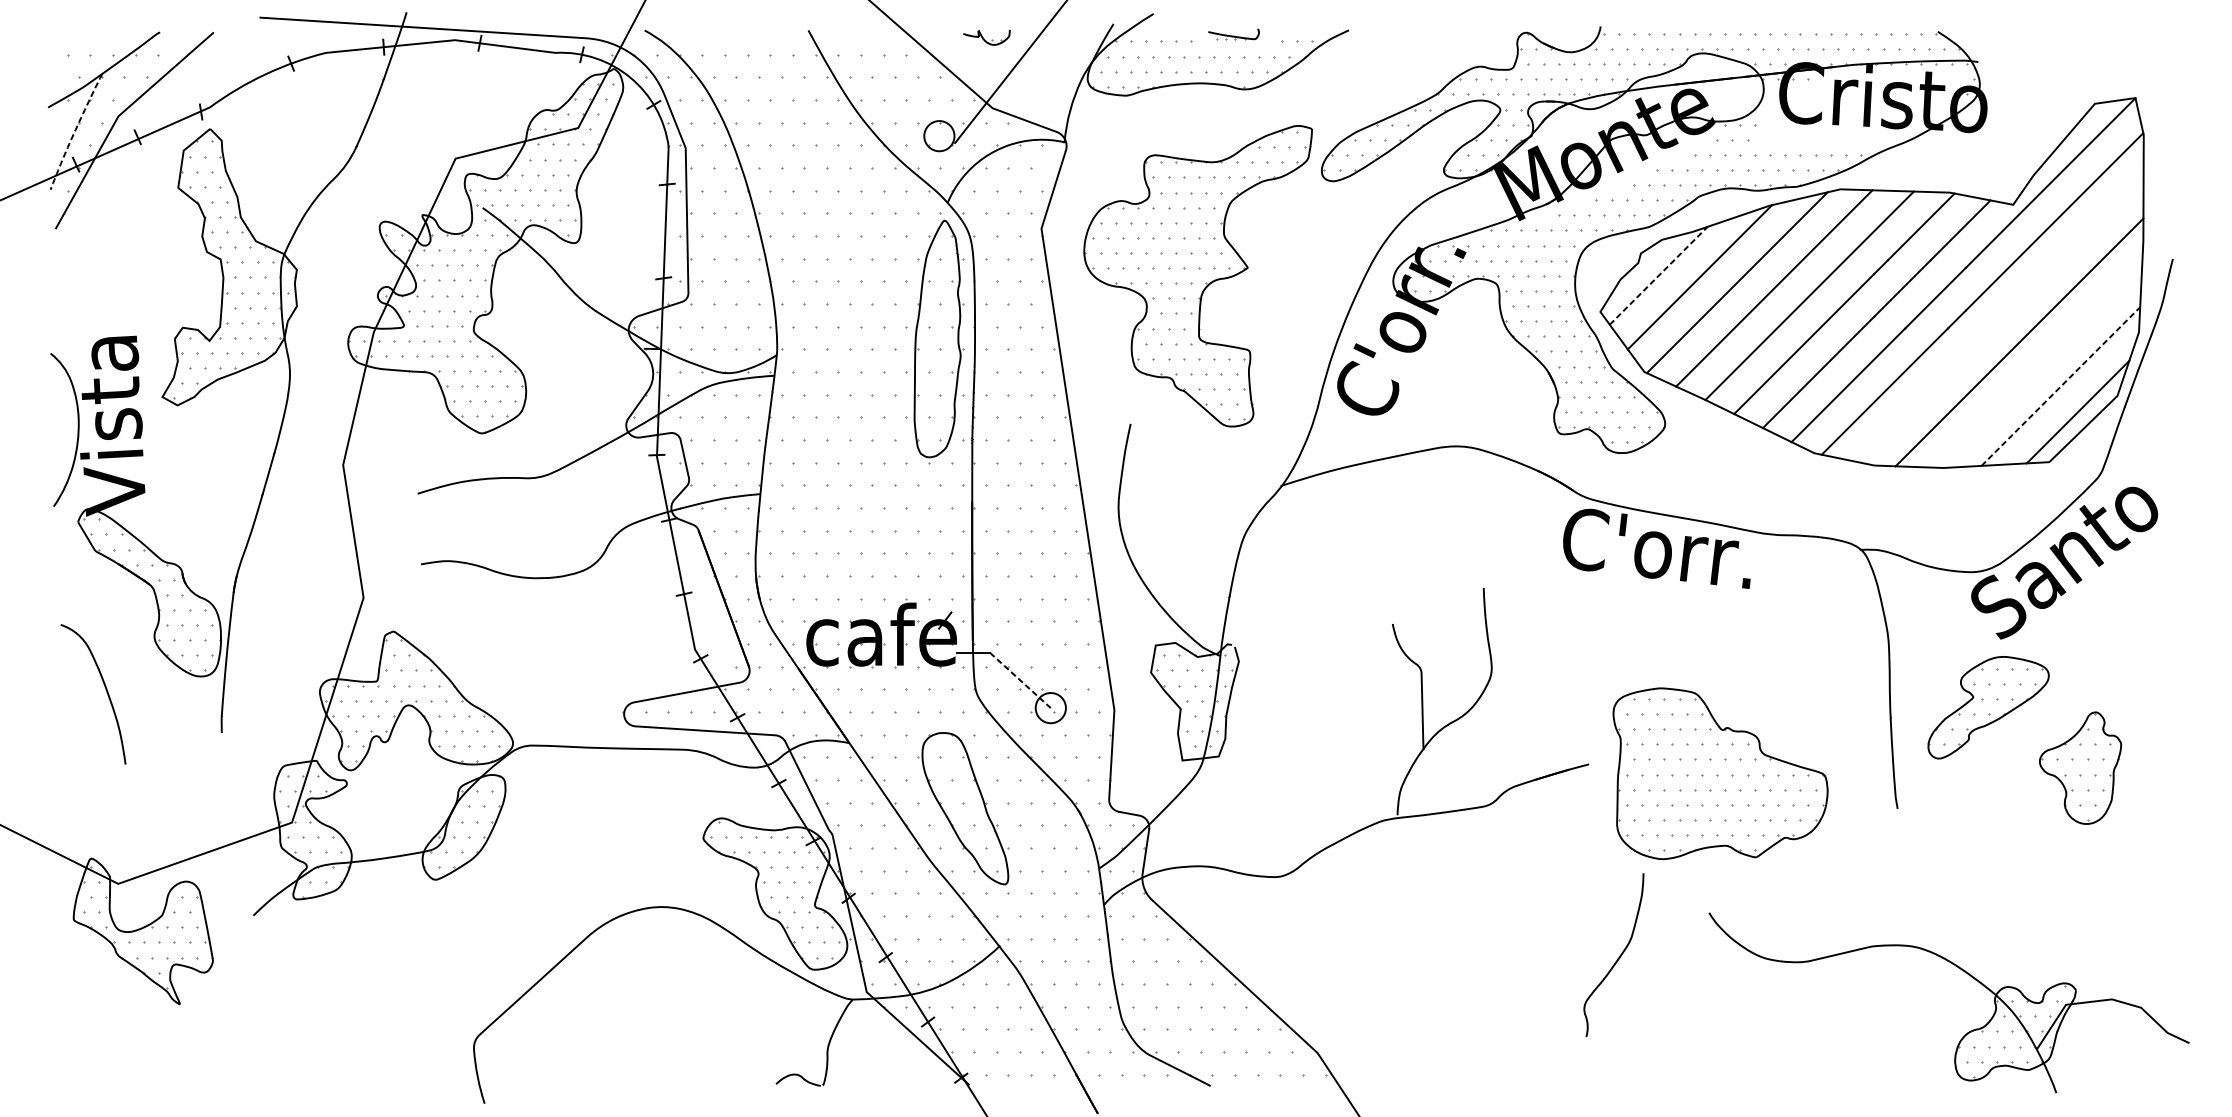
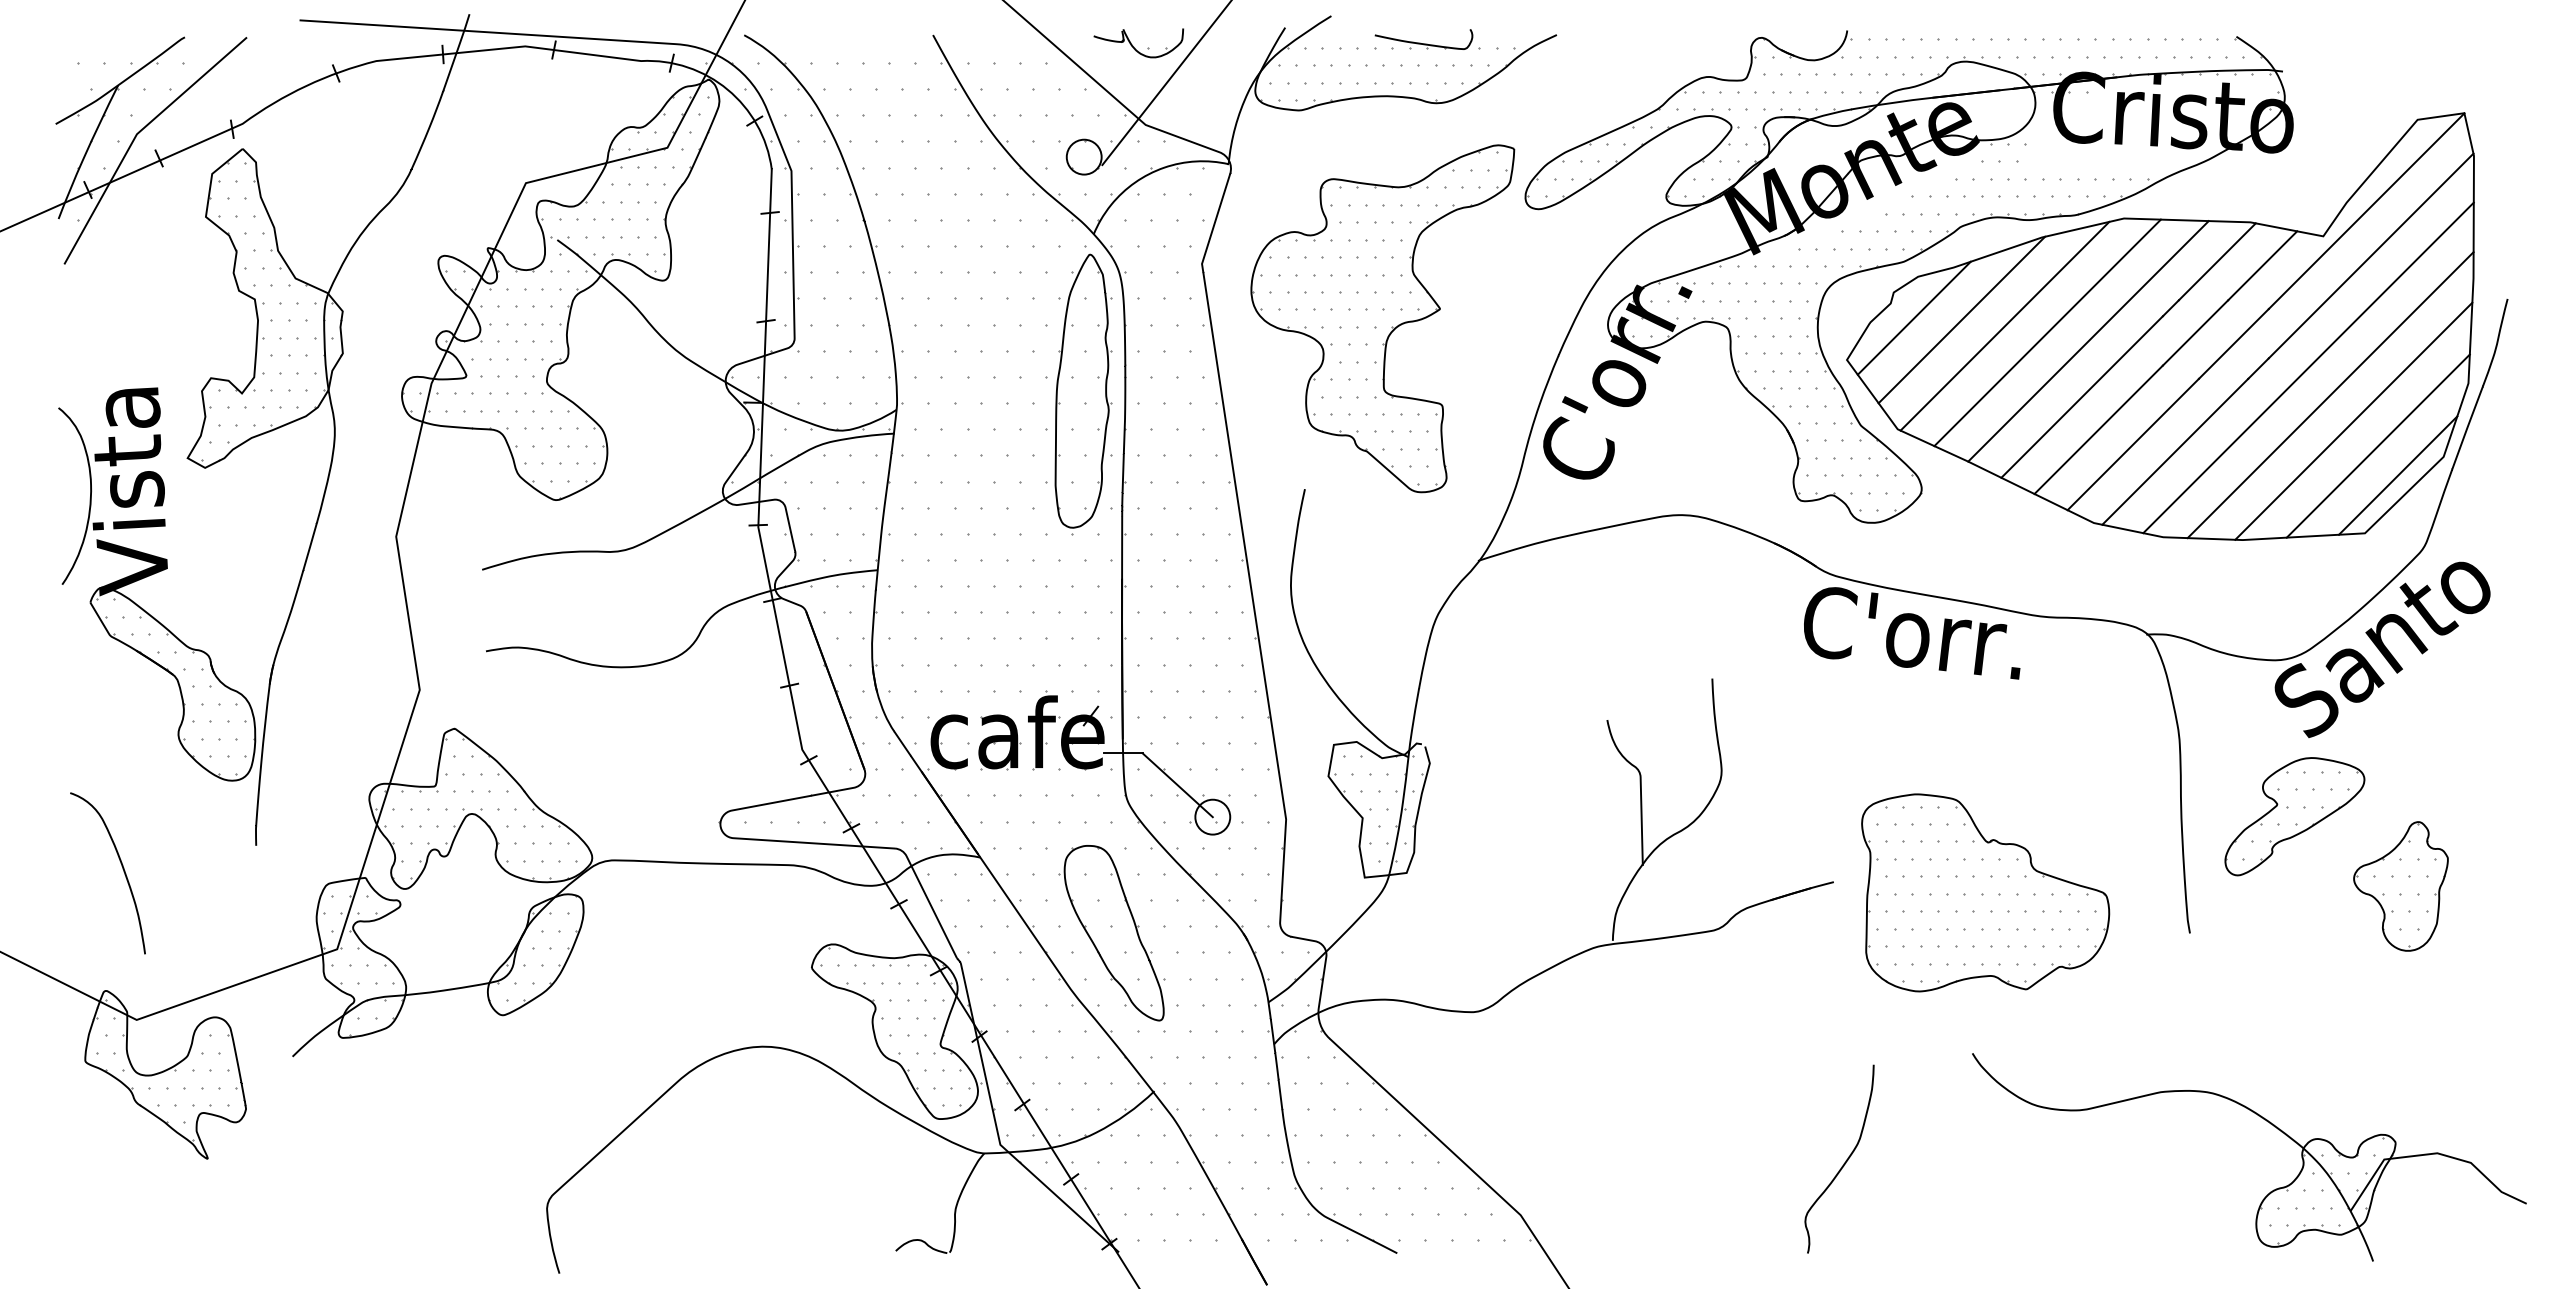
part: (1233, 34) -> (1423, 39), size x1.67
part: (986, 37) -> (1138, 43), size x1.67
line: (74, 132) -> (86, 153), dashed -> solid
line: (1658, 275) -> (1914, 318), dashed -> solid
line: (2000, 318) -> (2308, 367), added
line: (2039, 364) -> (2353, 420), added
line: (2061, 386) -> (2378, 445), dashed -> solid
line: (1021, 680) -> (1178, 785), dashed -> solid
curve: (105, 691) -> (122, 869), moved
curve: (1619, 956) -> (1845, 1160), moved

